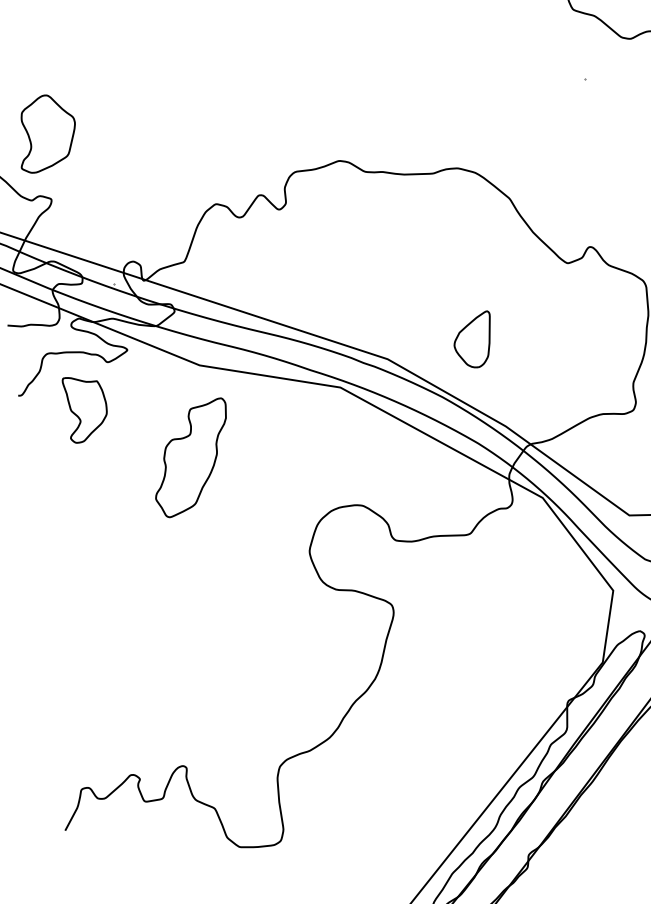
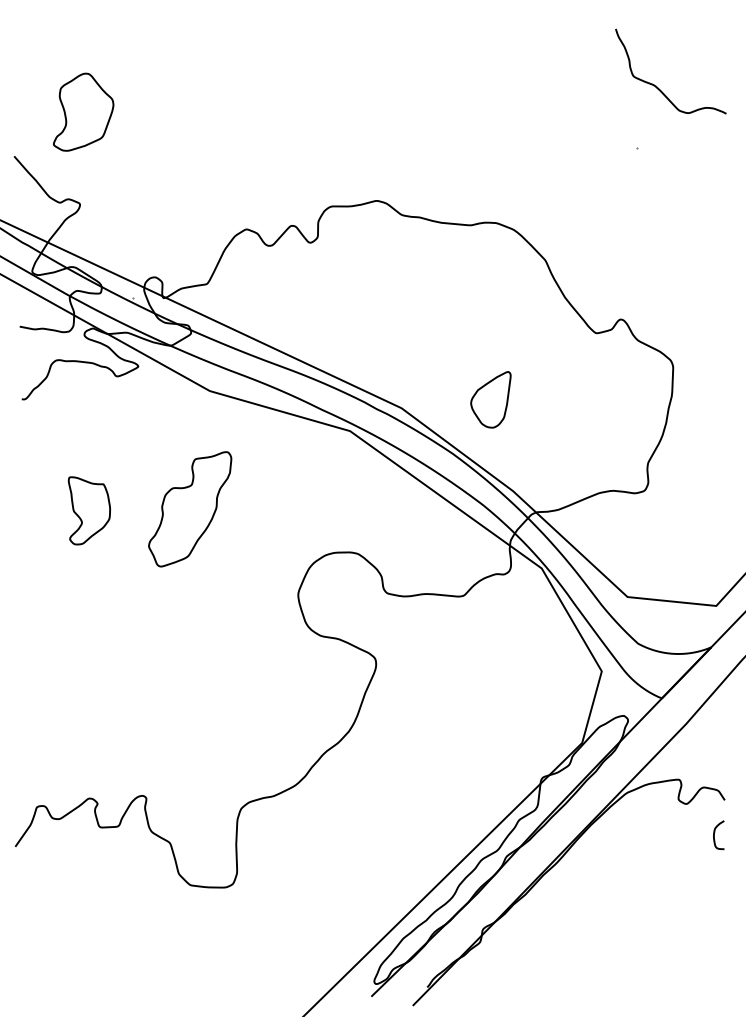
part: (46, 132) -> (83, 111), moved
part: (85, 408) -> (88, 510), moved
part: (192, 458) -> (190, 509), moved

